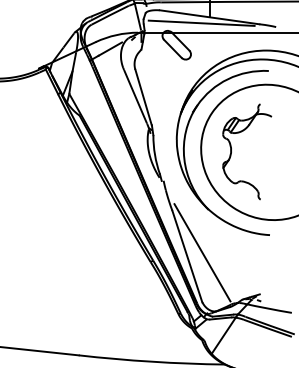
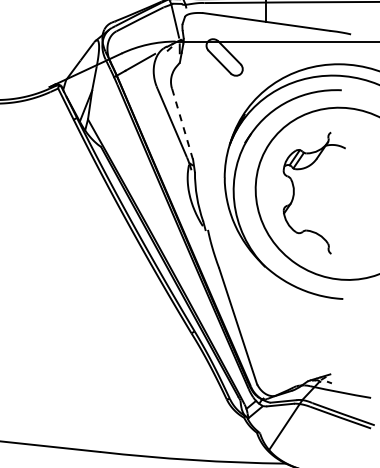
line: (201, 23) -> (256, 29), removed
line: (143, 97) -> (182, 124), solid -> dashed
line: (201, 252) -> (256, 321), removed

